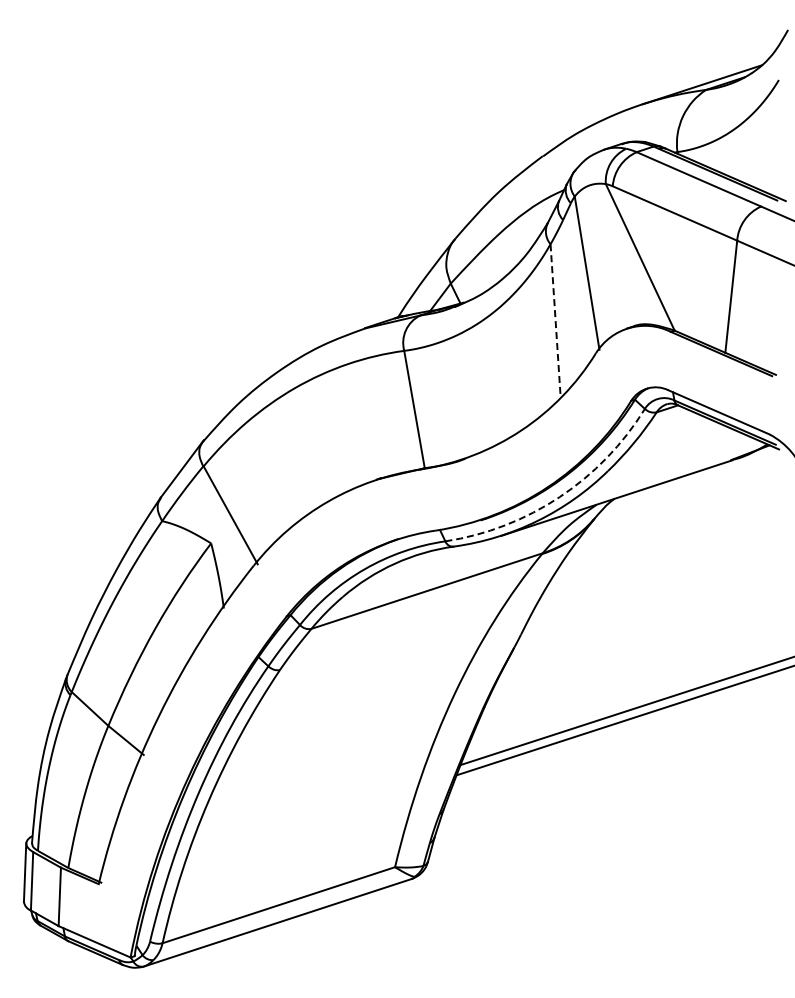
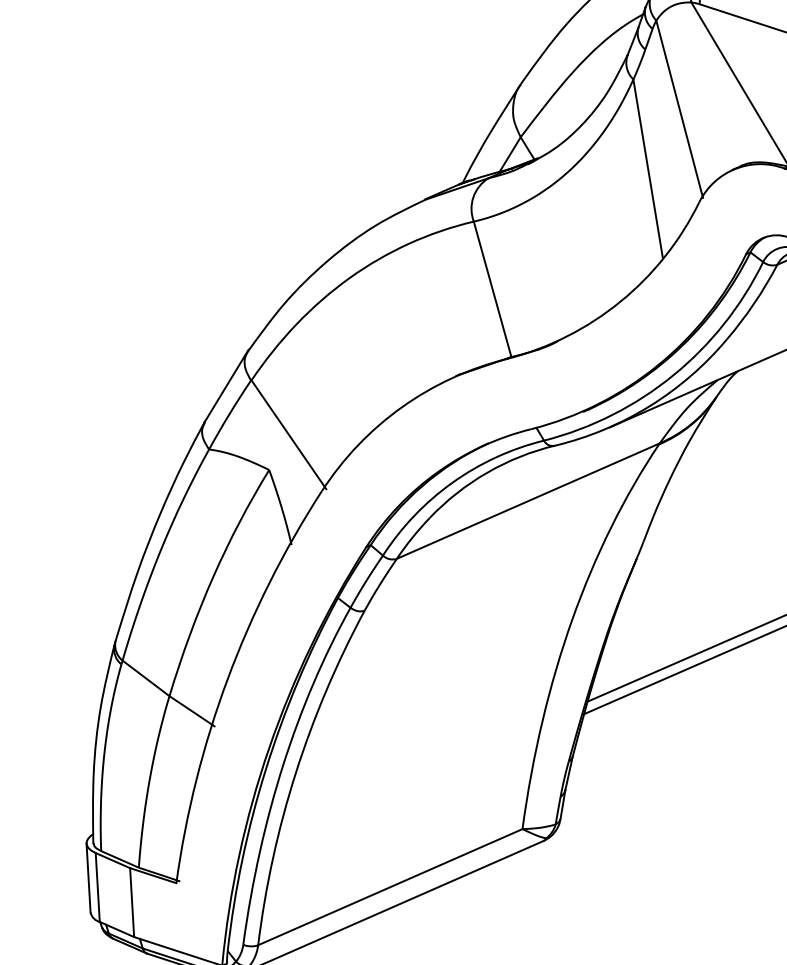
line: (555, 320) -> (647, 168), dashed -> solid
arc: (559, 497) -> (673, 375), dashed -> solid

